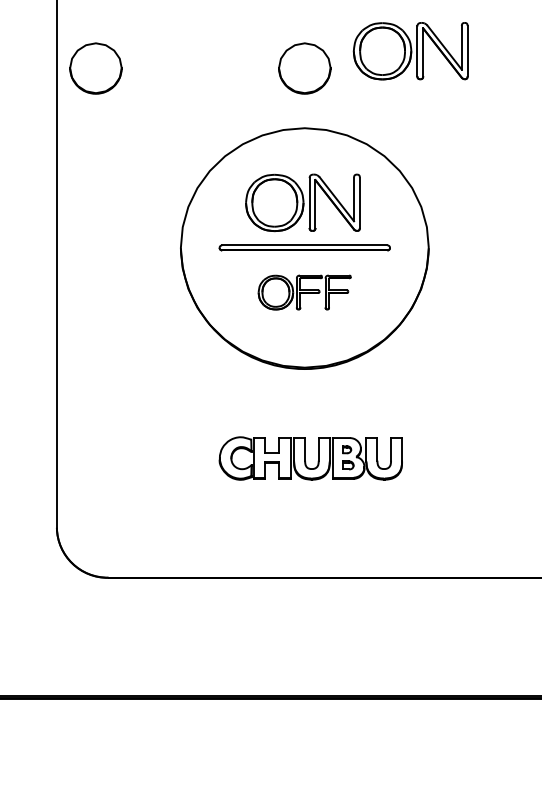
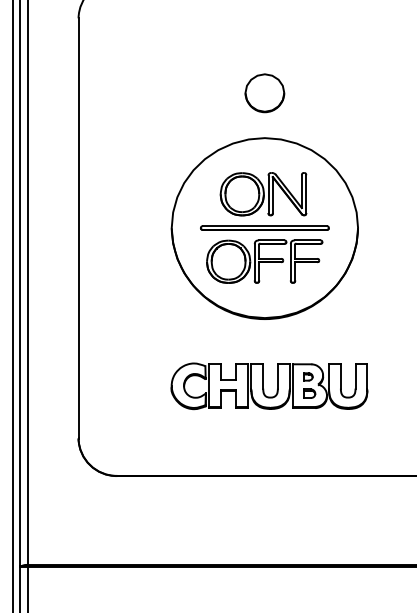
part: (410, 51) -> (344, 80), removed
part: (95, 68) -> (107, 93), removed
part: (304, 292) -> (264, 261), size x1.67
part: (310, 458) -> (269, 386), size x1.43

